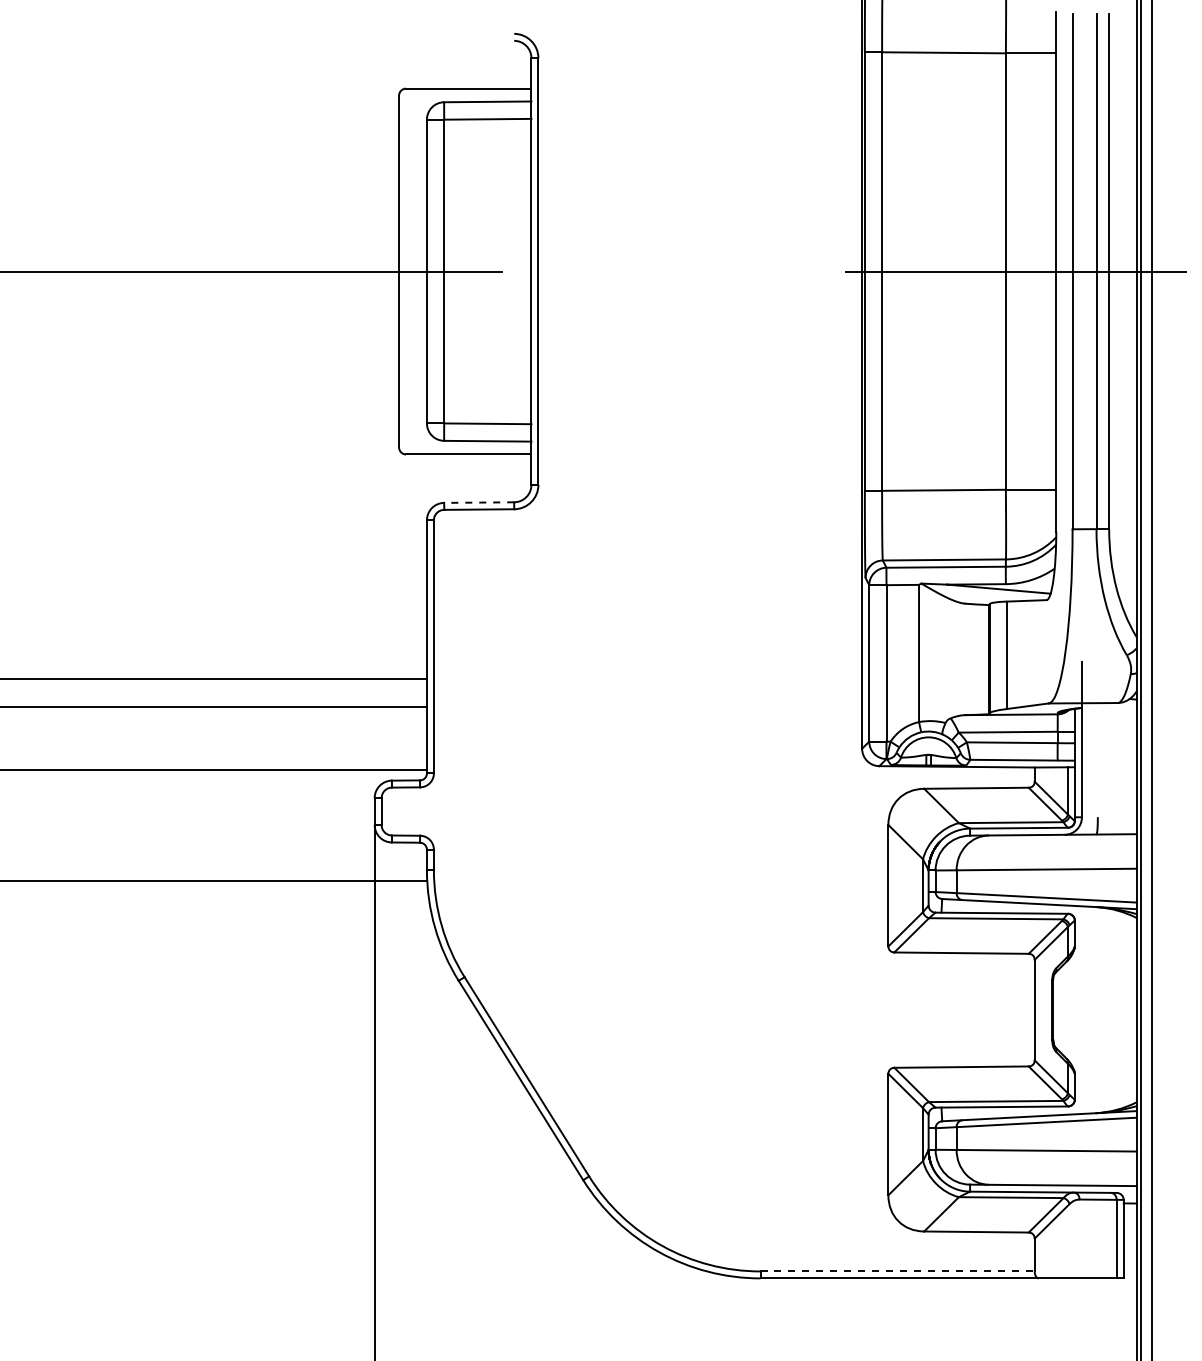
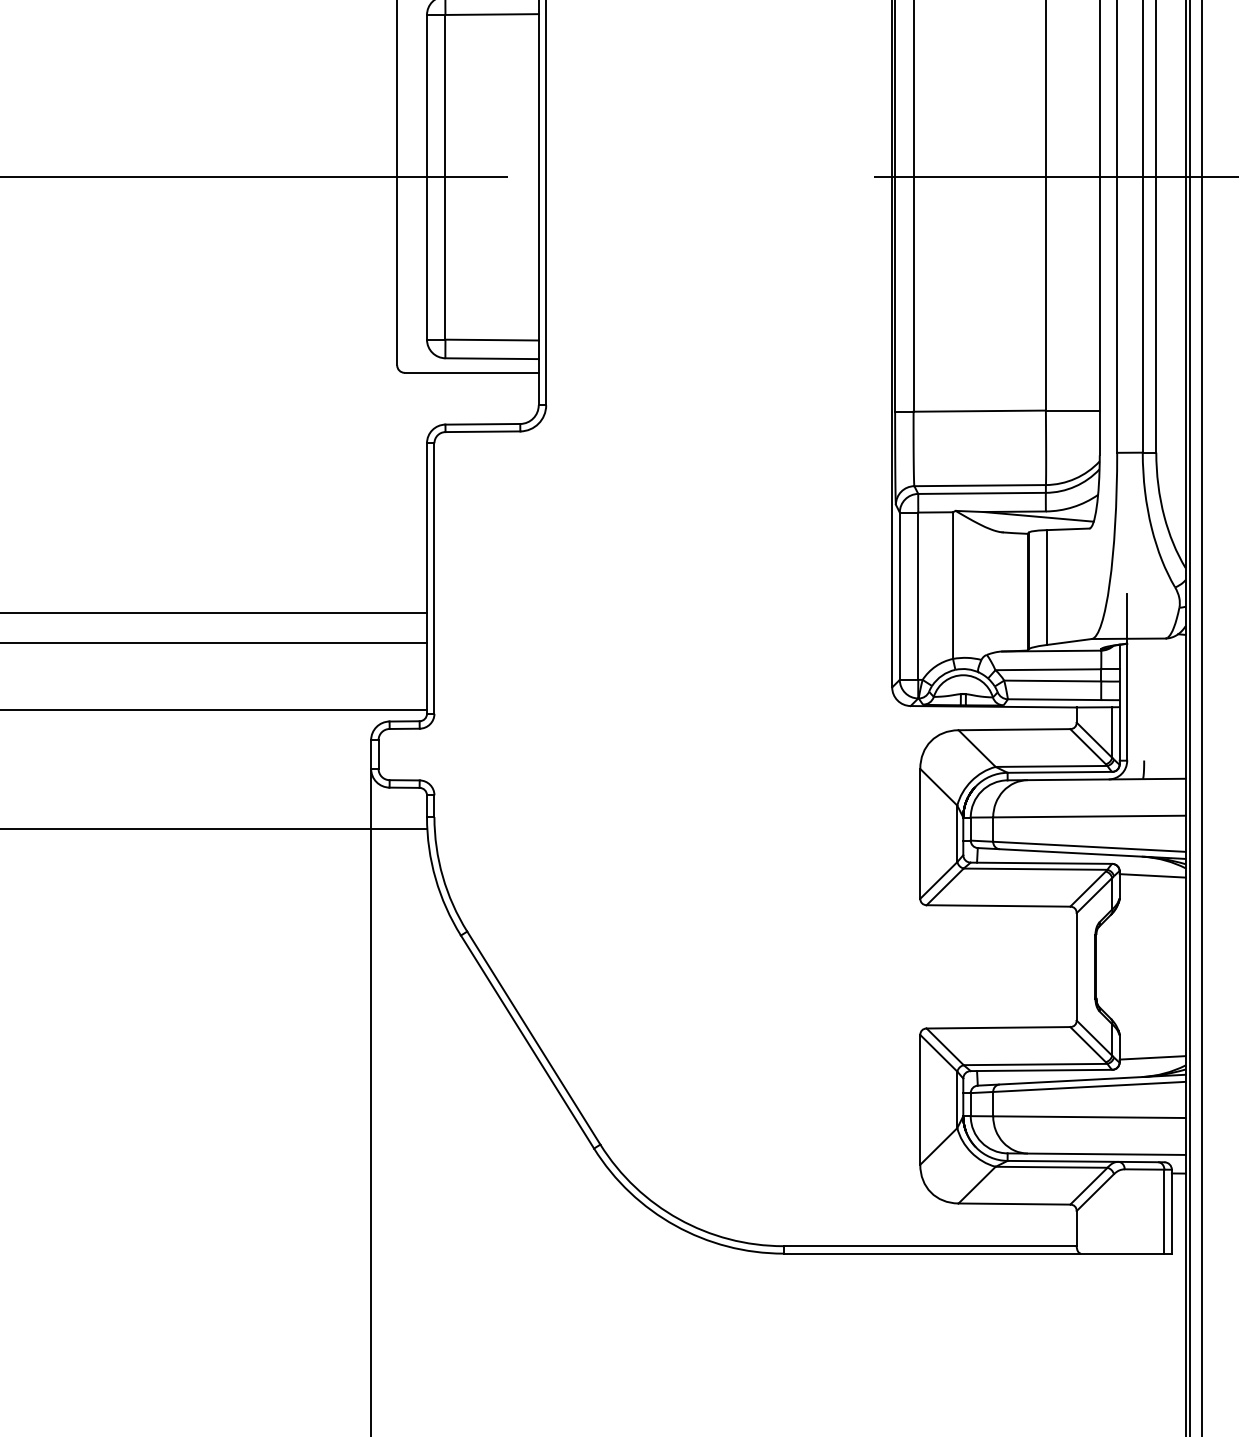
line: (479, 502) -> (483, 424), dashed -> solid
line: (1105, 924) -> (1152, 875), added
line: (1105, 1094) -> (1152, 1057), added
line: (898, 1271) -> (931, 1246), dashed -> solid

